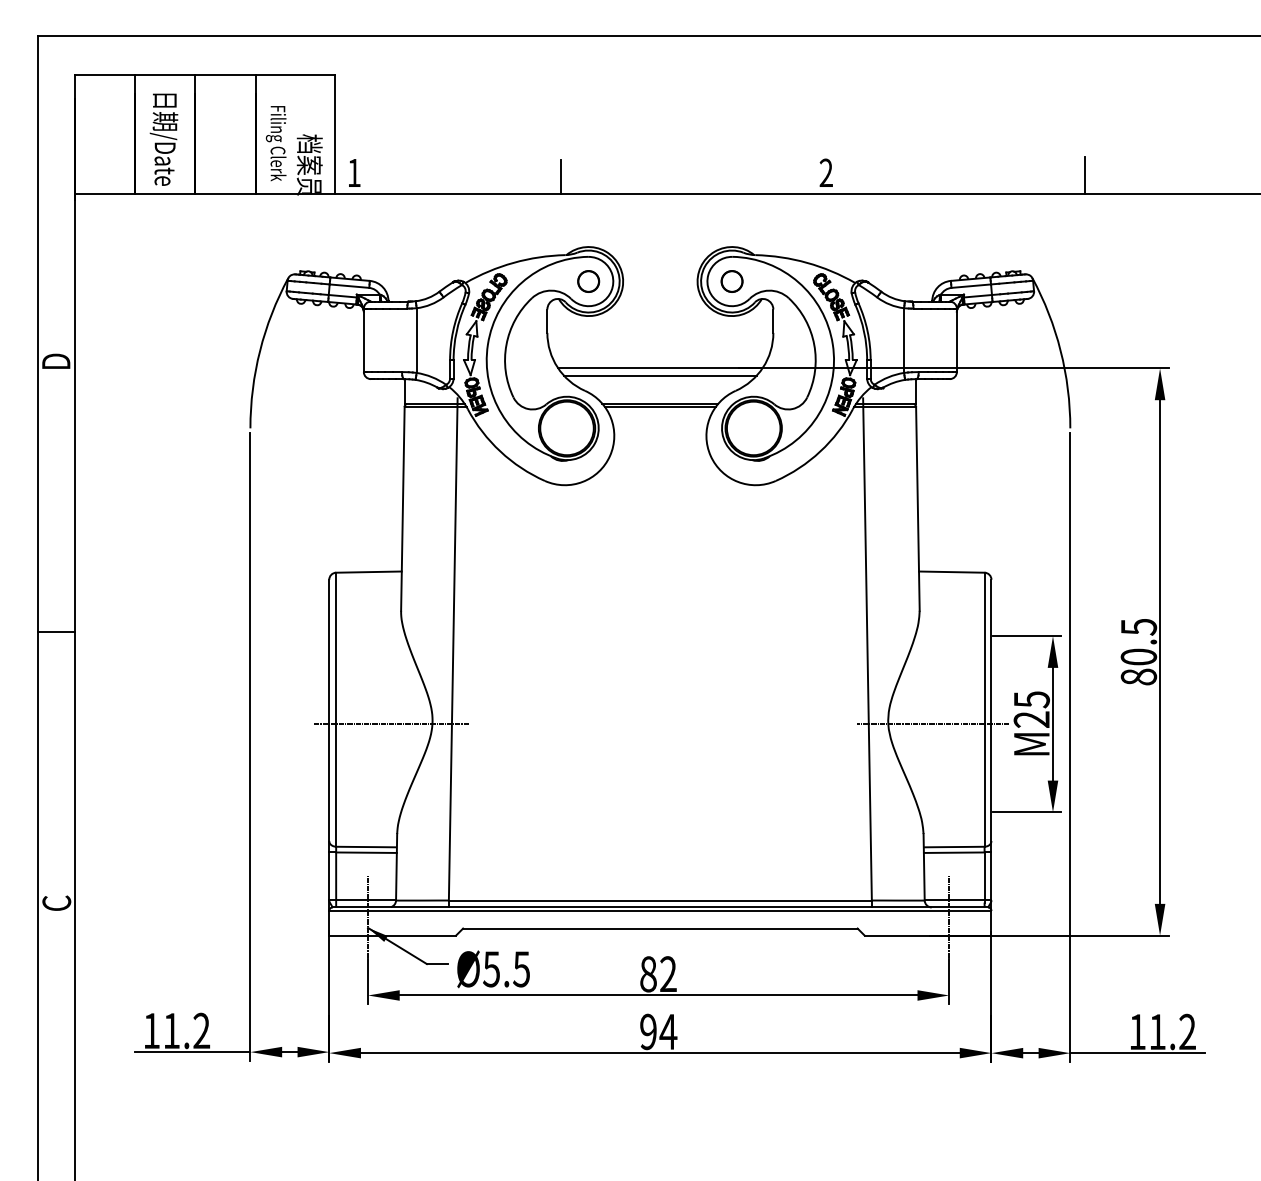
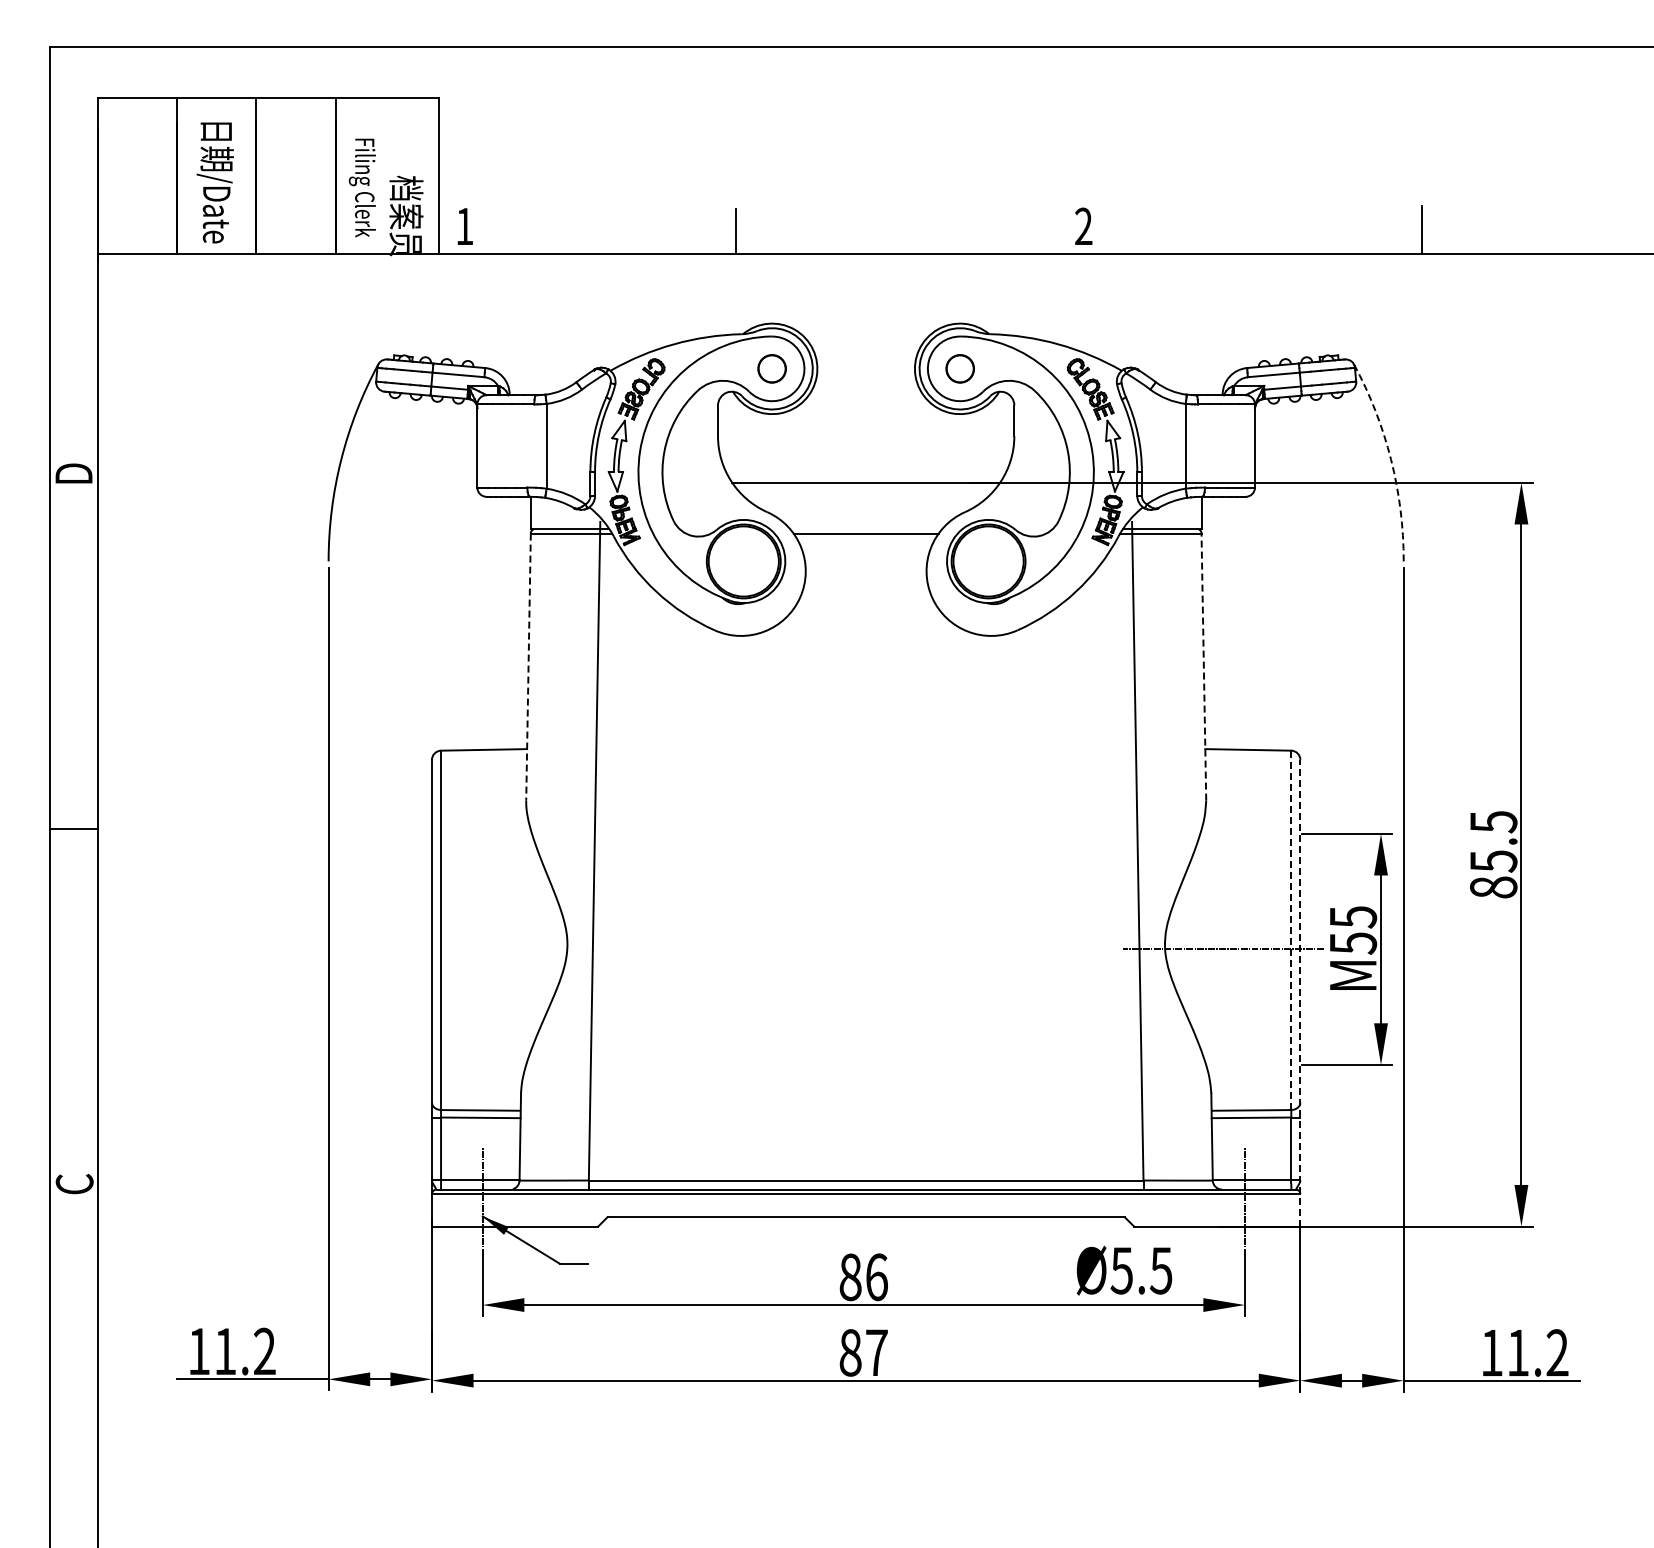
arc: (1060, 350) -> (1391, 459), solid -> dashed
line: (659, 375) -> (865, 492), removed
line: (660, 404) -> (866, 529), removed
line: (402, 509) -> (528, 667), solid -> dashed
line: (917, 509) -> (1203, 667), solid -> dashed
text: (1138, 657) -> (1493, 861), 80.5 -> 85.5
line: (984, 709) -> (1291, 930), solid -> dashed
text: (1032, 719) -> (1353, 943), M25 -> M55
line: (392, 724) -> (514, 949), removed
line: (991, 757) -> (1300, 992), solid -> dashed
text: (493, 969) -> (1124, 1270), moved
text: (668, 974) -> (876, 1277), 82 -> 86
text: (658, 1031) -> (863, 1352), 94 -> 87

